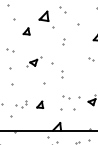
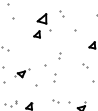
part: (26, 31) -> (37, 34), moved
part: (63, 41) -> (59, 55), moved
part: (34, 61) -> (22, 72), moved

